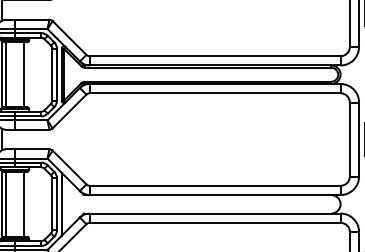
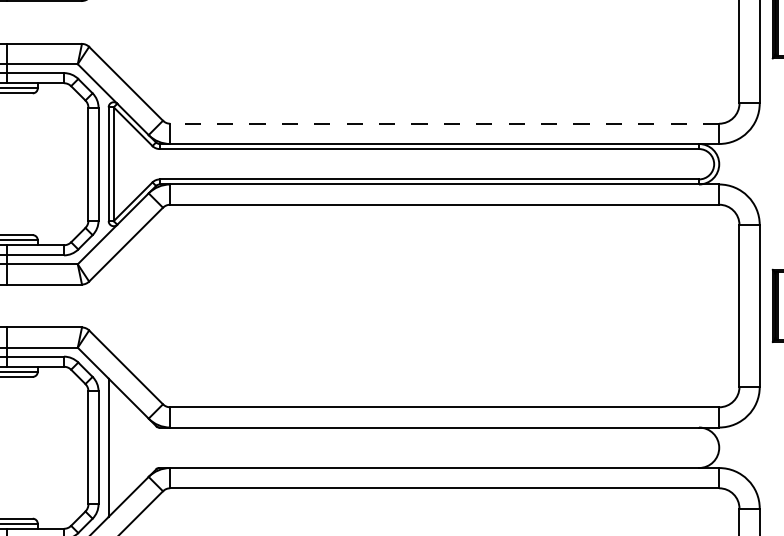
line: (214, 56) -> (443, 124), solid -> dashed
line: (24, 74) -> (27, 163), removed
line: (24, 203) -> (27, 446), removed

